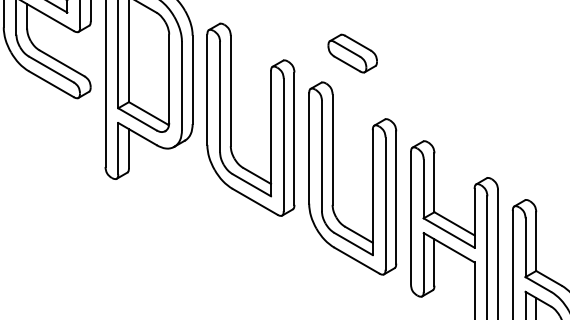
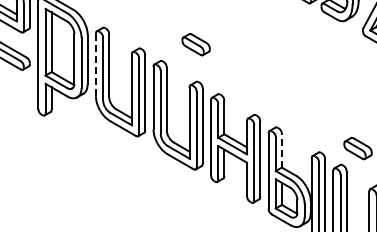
part: (351, 53) -> (195, 44), moved
line: (206, 90) -> (95, 65), solid -> dashed
line: (535, 240) -> (281, 150), solid -> dashed

